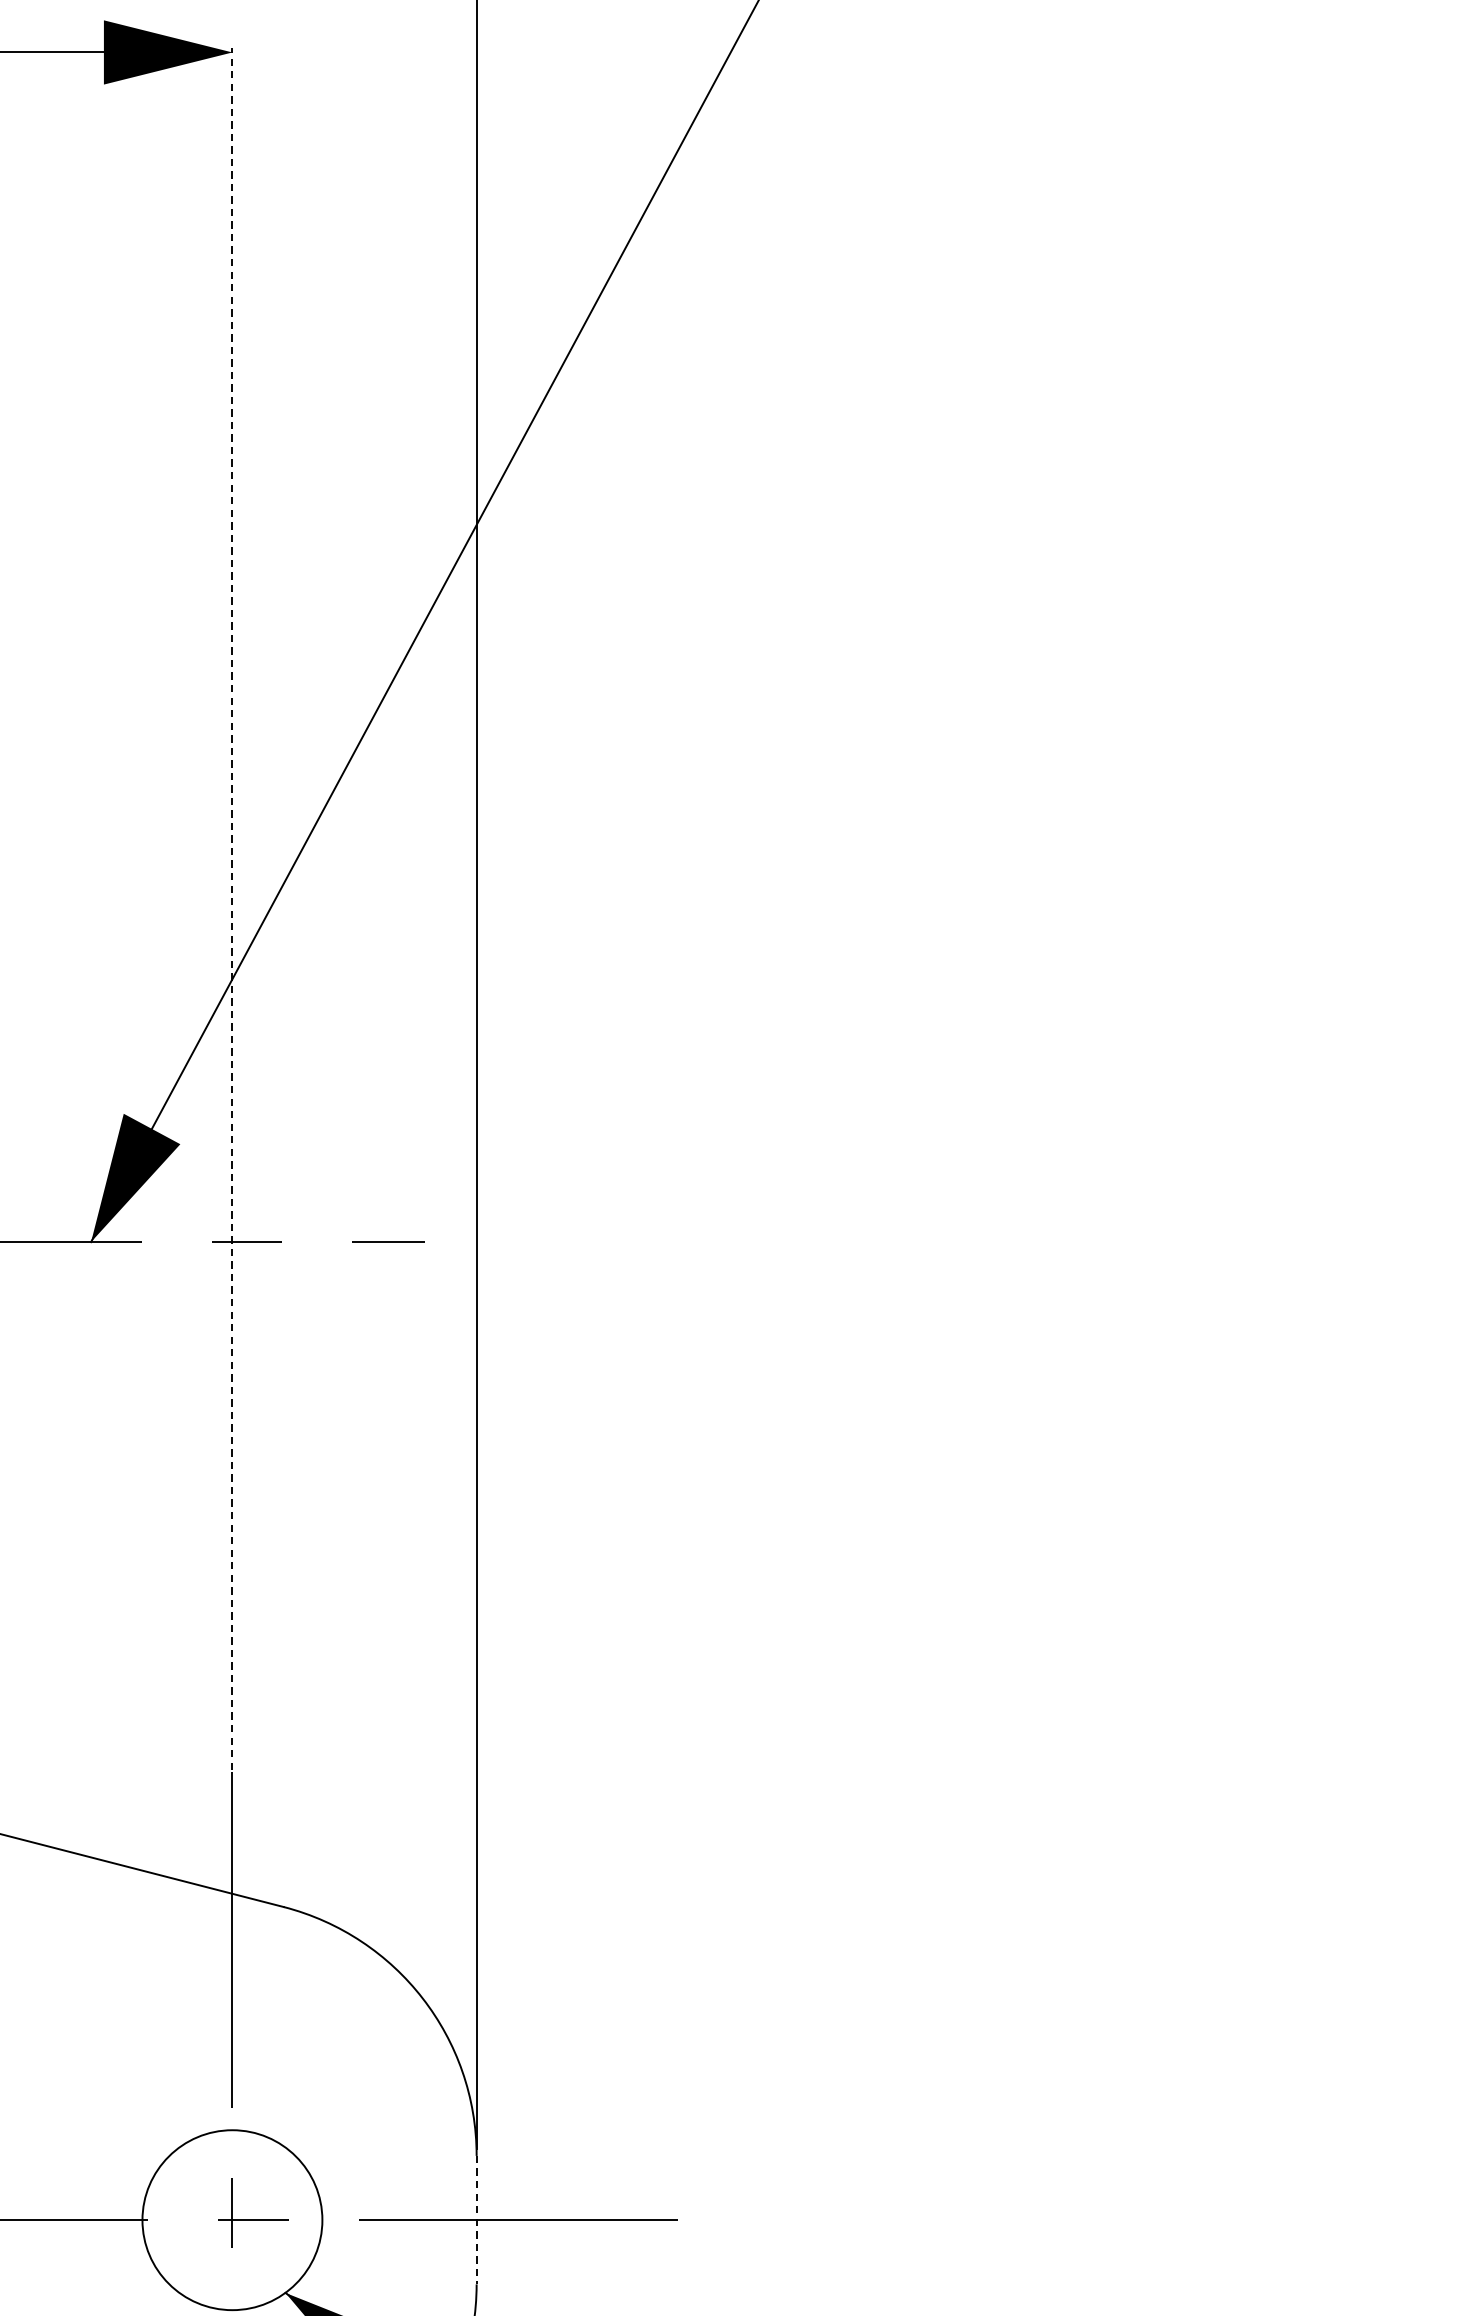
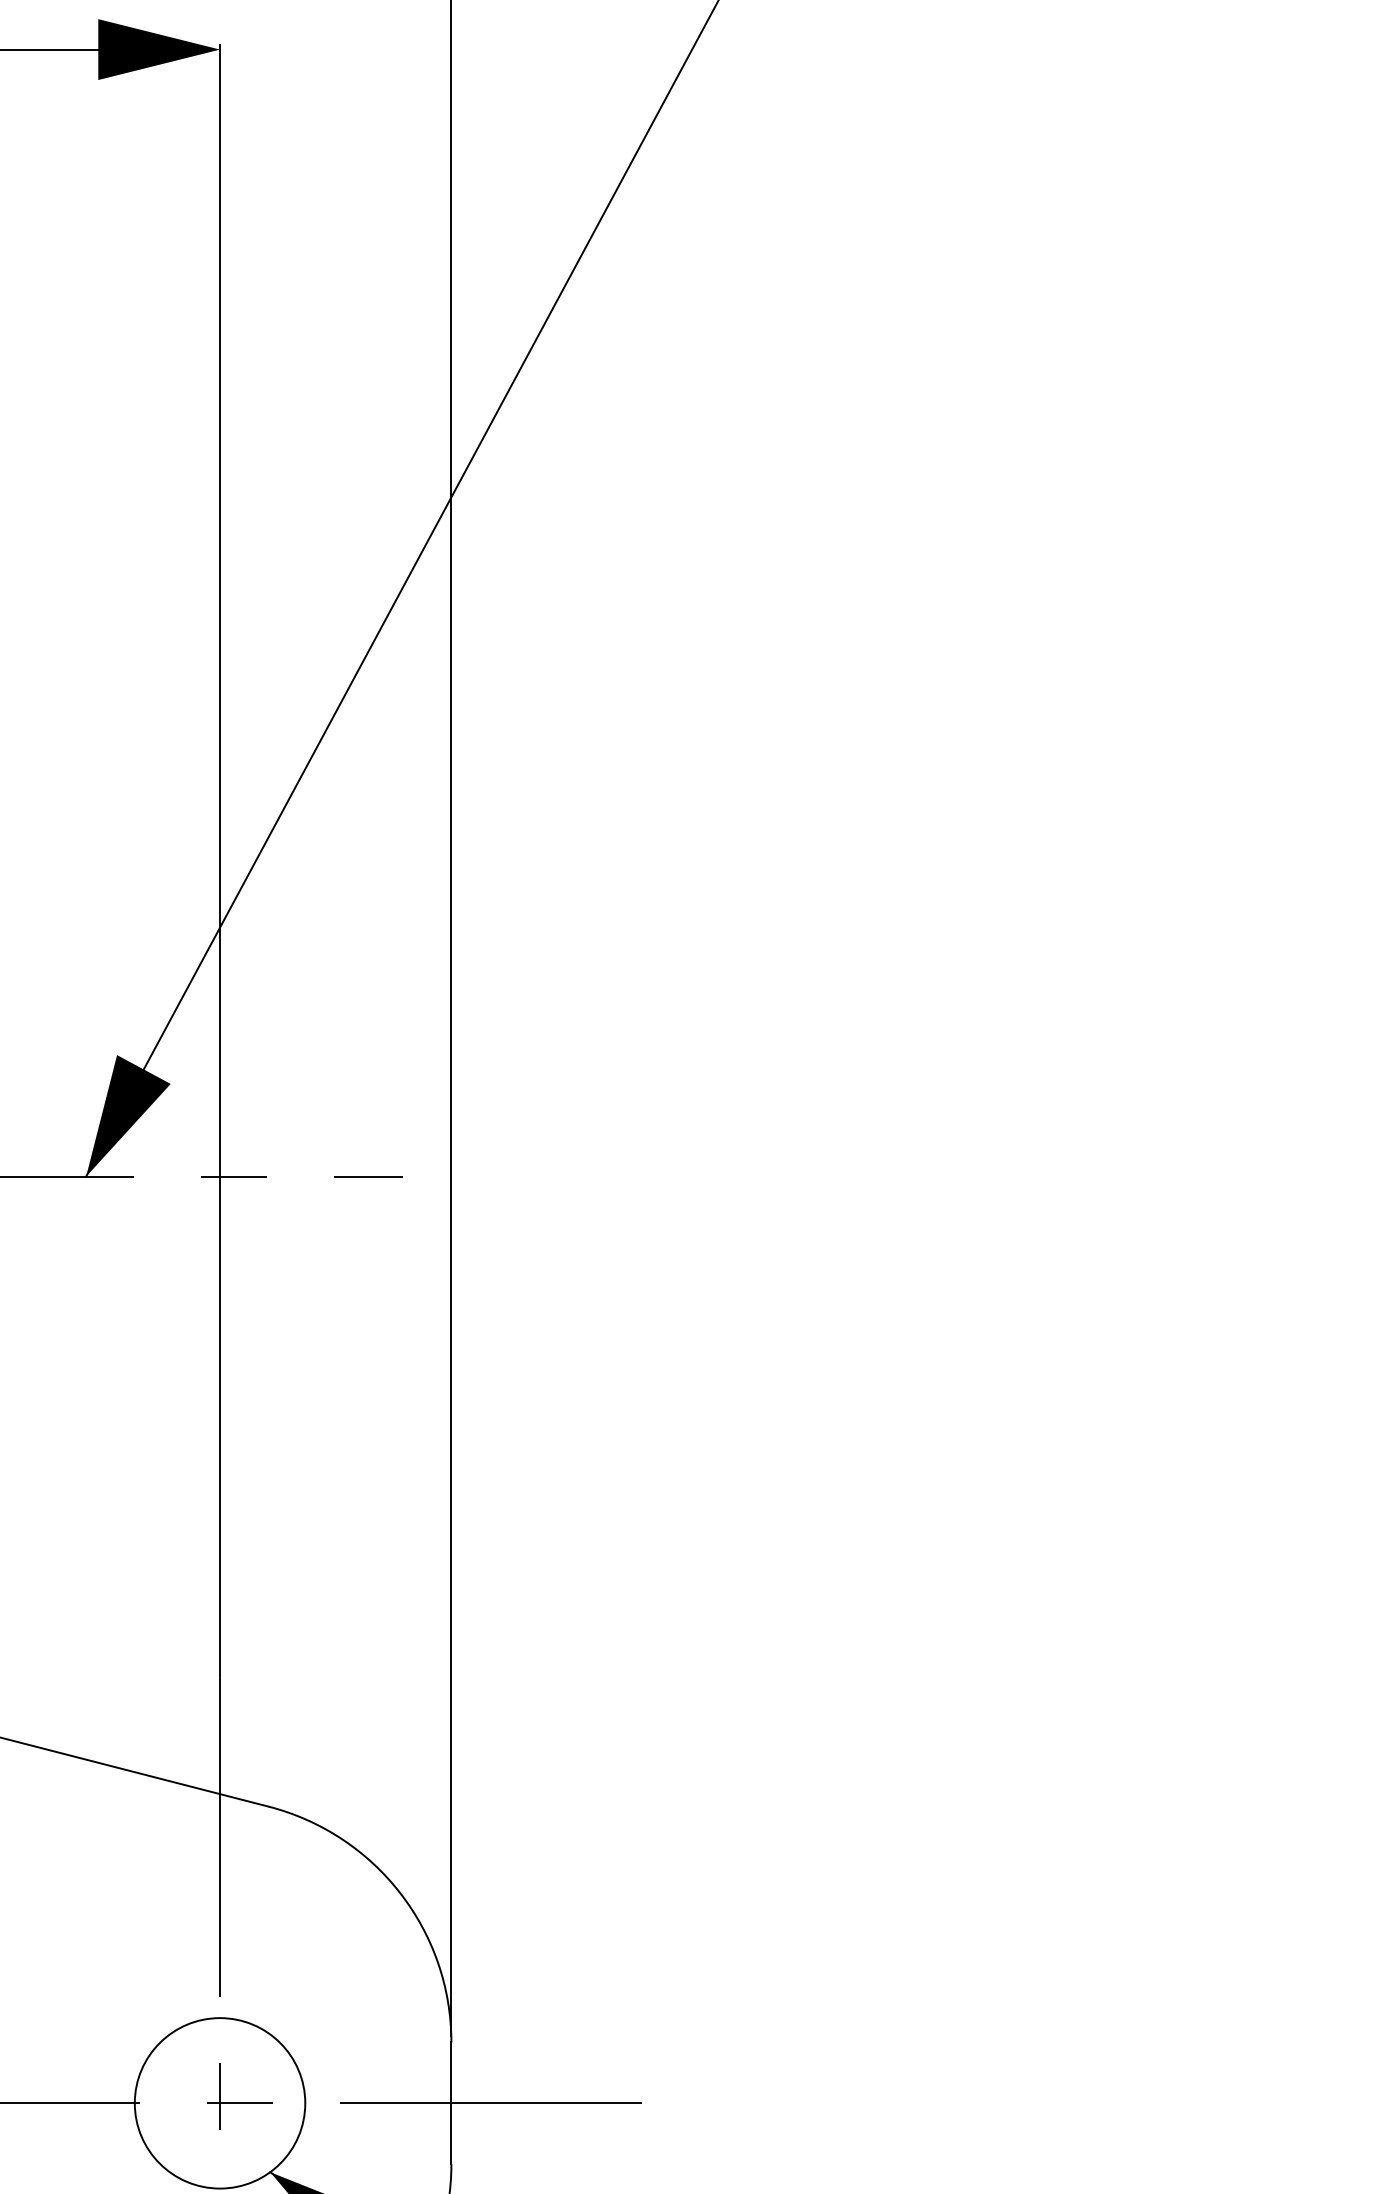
line: (232, 908) -> (220, 860), dashed -> solid
line: (476, 2220) -> (451, 2103), dashed -> solid

